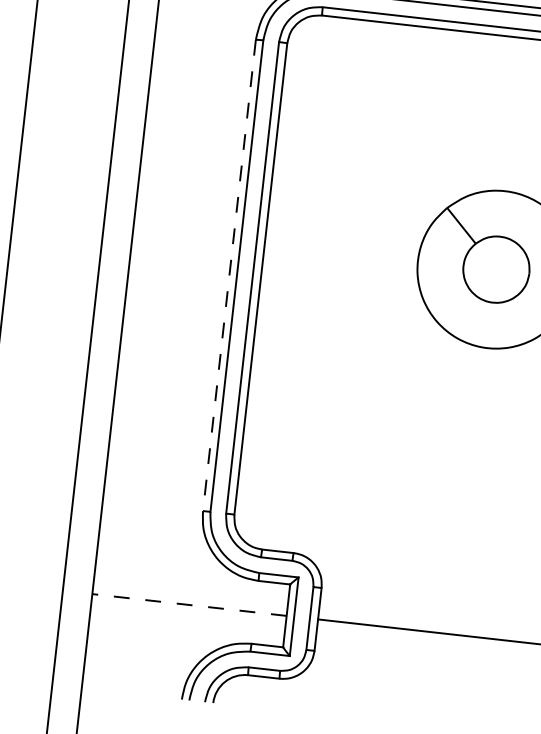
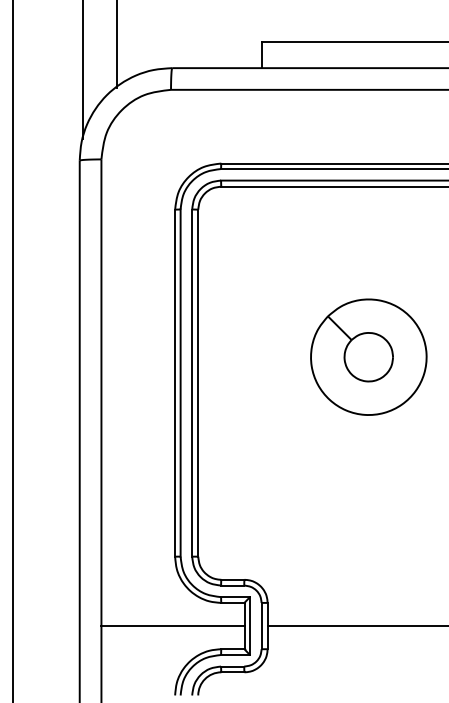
line: (229, 275) -> (175, 383), dashed -> solid
line: (188, 605) -> (172, 626), dashed -> solid

